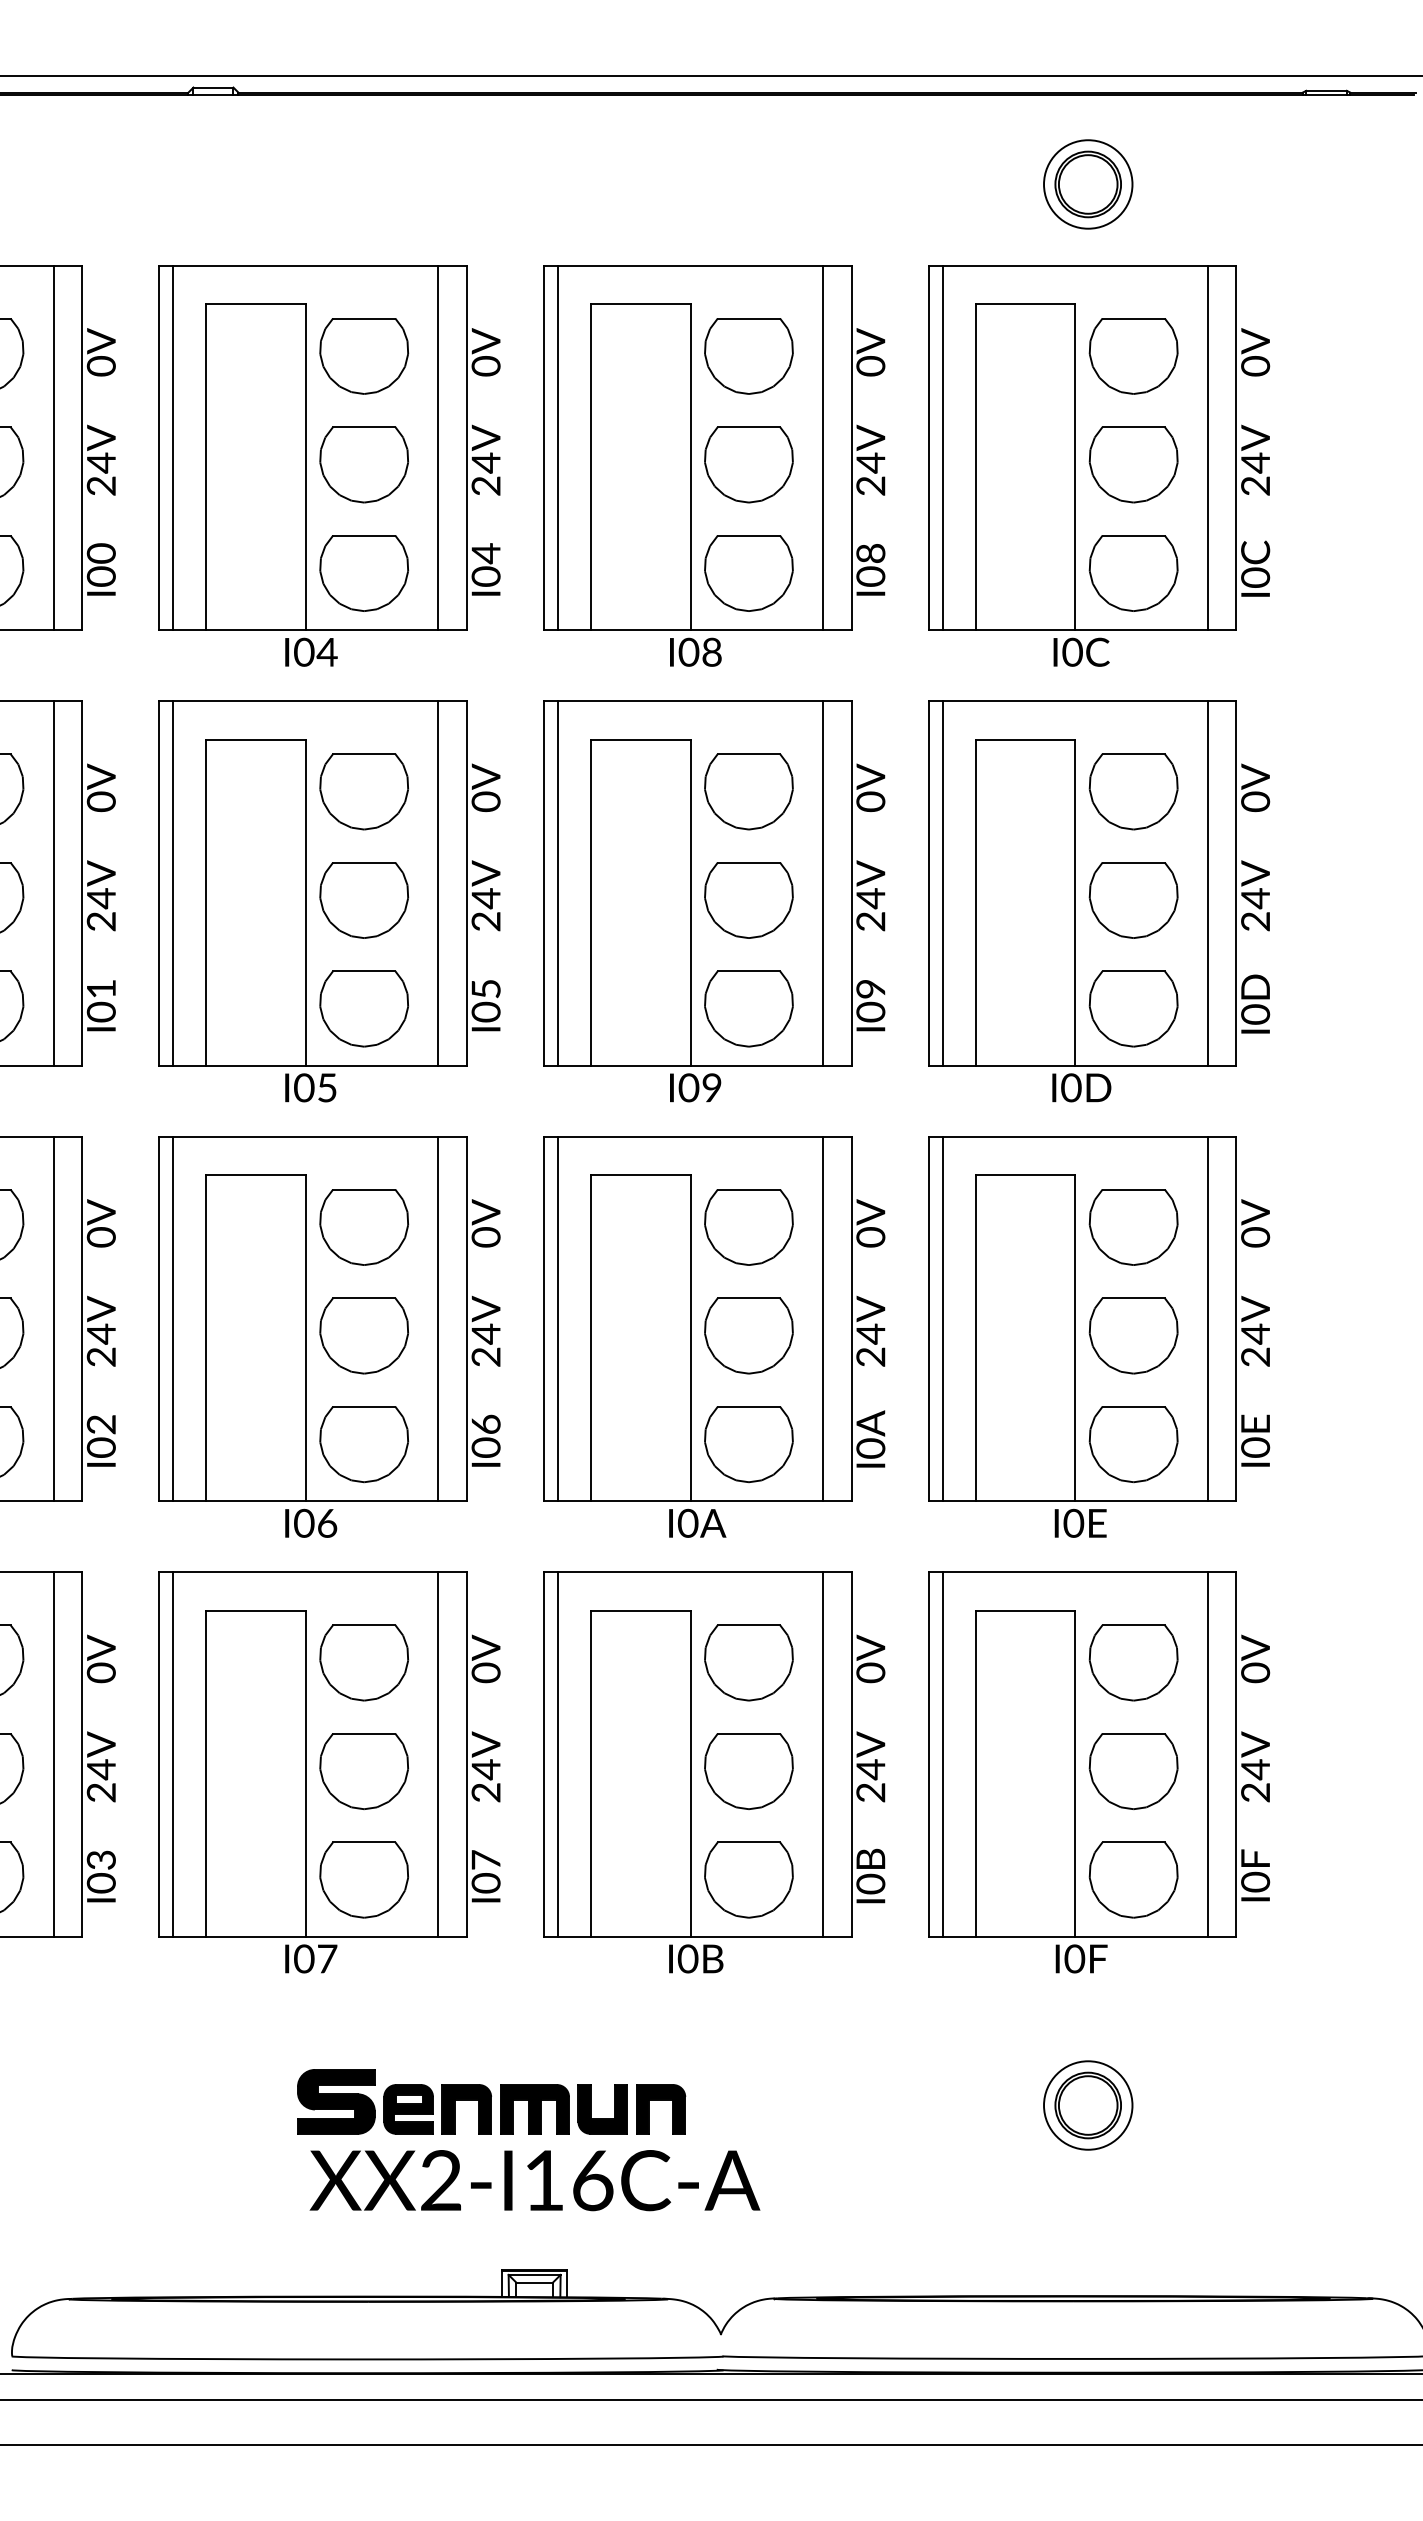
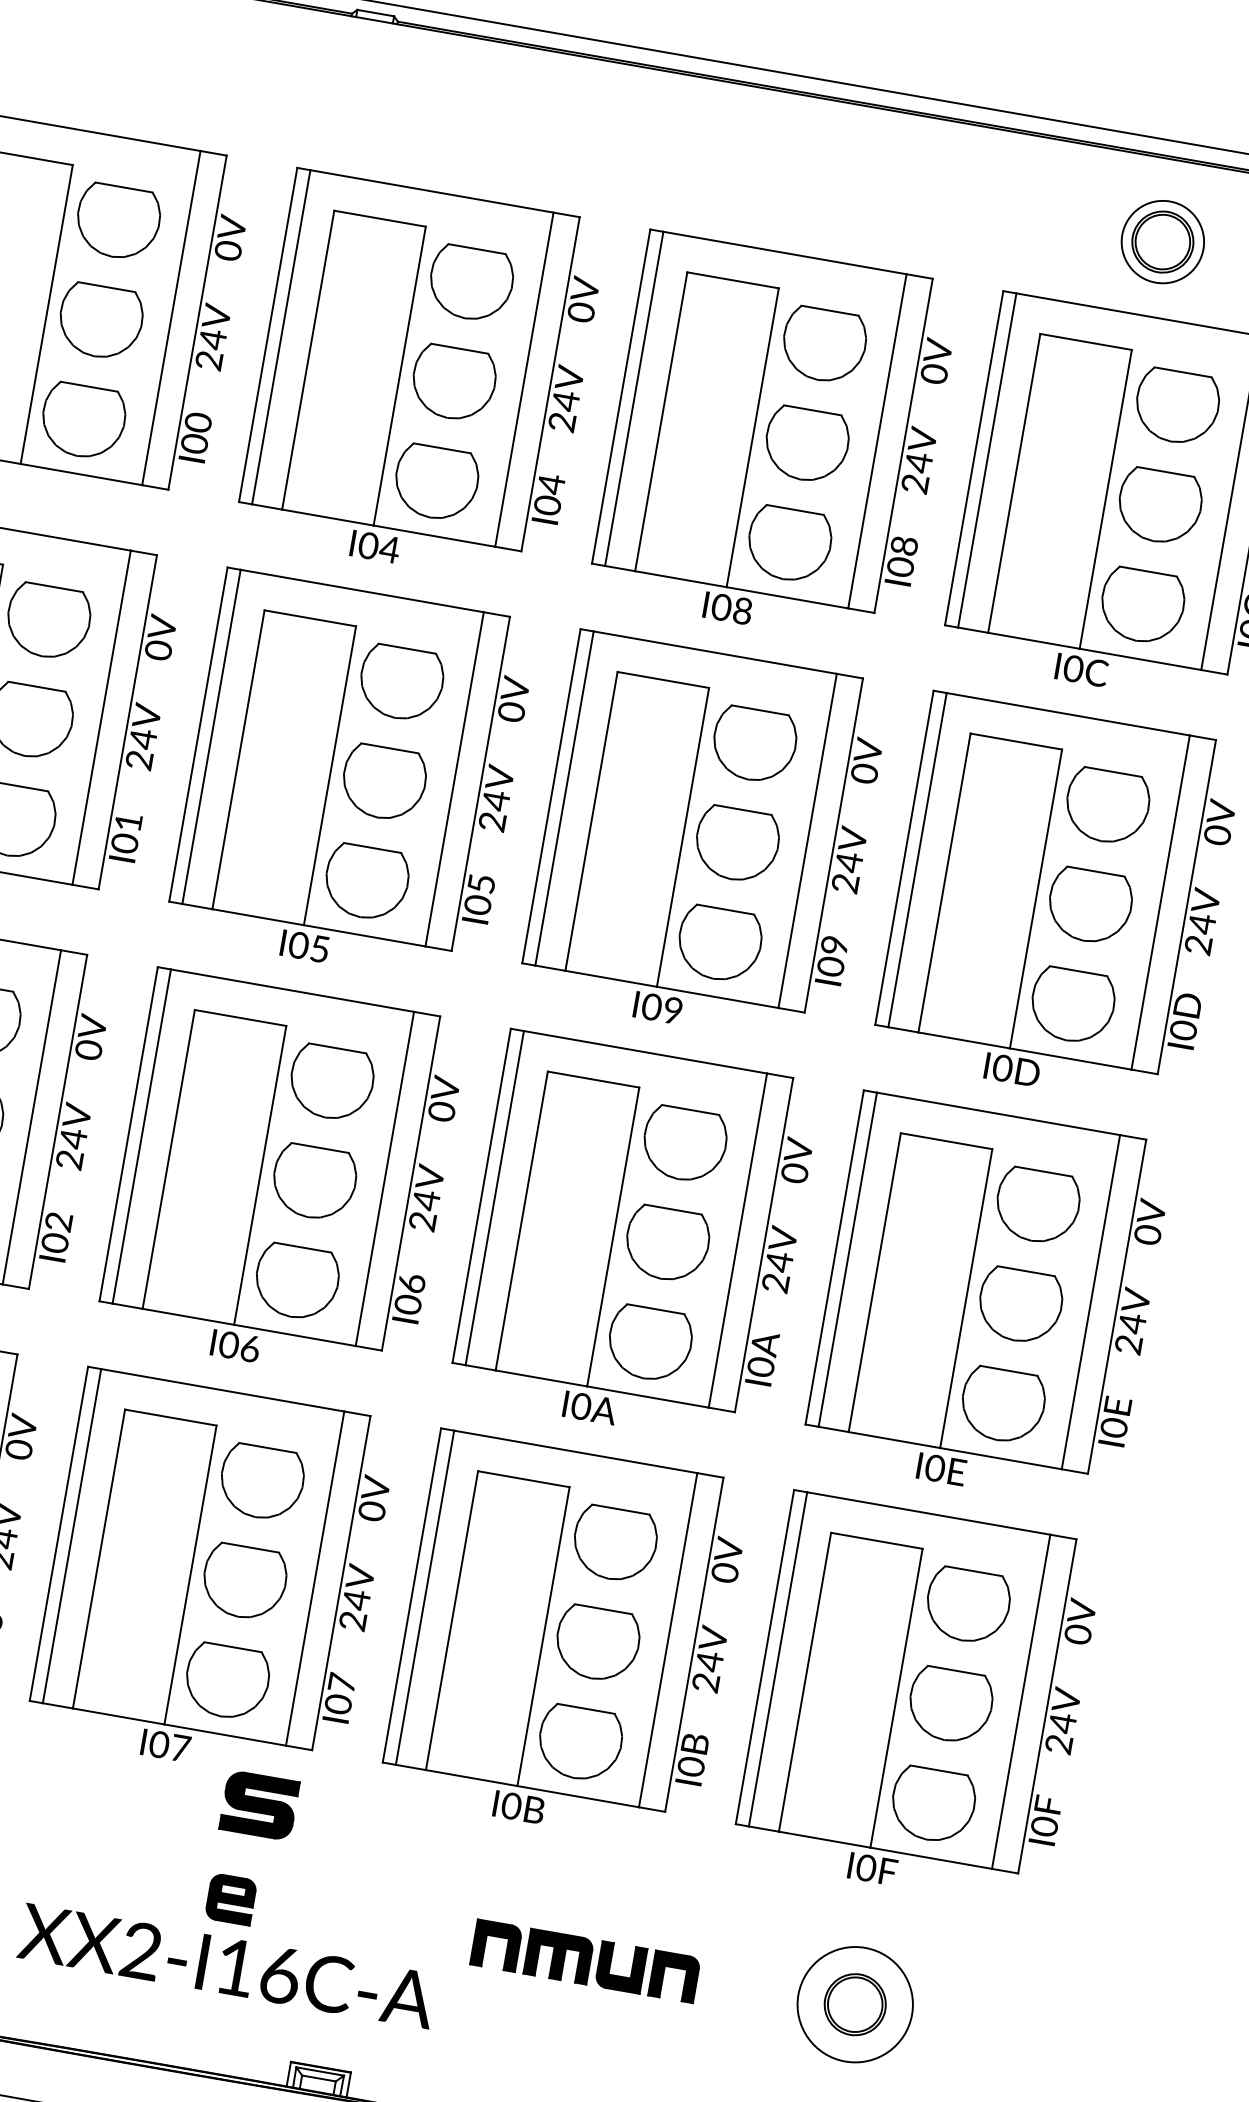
part: (336, 2101) -> (259, 1805), moved
circle: (1088, 2105) -> (855, 2004), size x1.4
part: (563, 2109) -> (585, 1961), moved
text: (534, 2180) -> (226, 1965), moved

